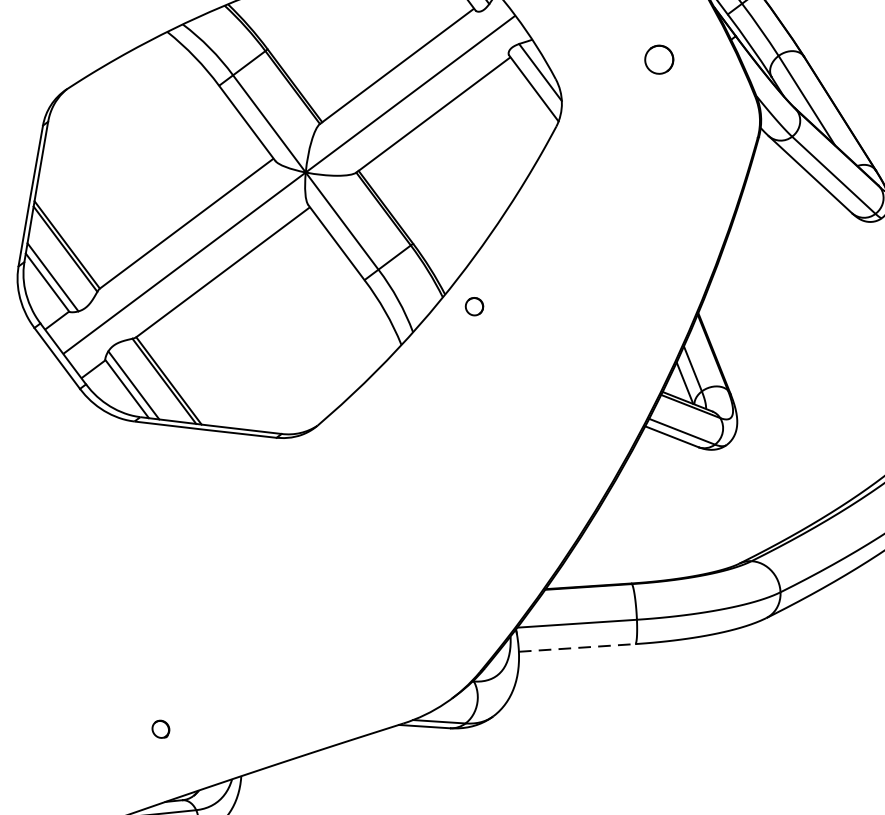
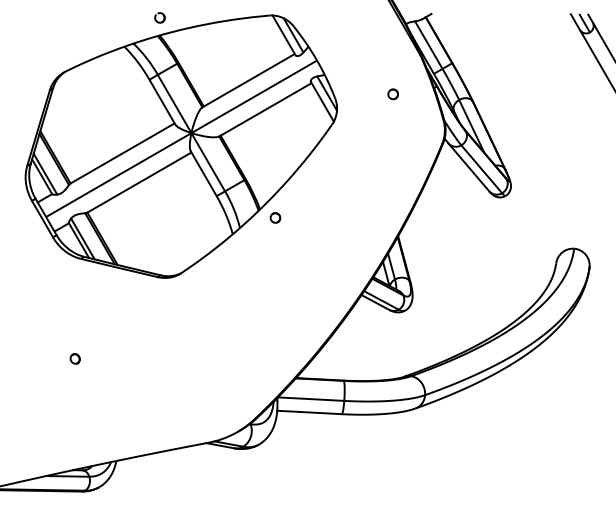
part: (657, 60) -> (392, 94), size x0.62
line: (578, 647) -> (310, 412), dashed -> solid
part: (159, 728) -> (74, 358), moved

